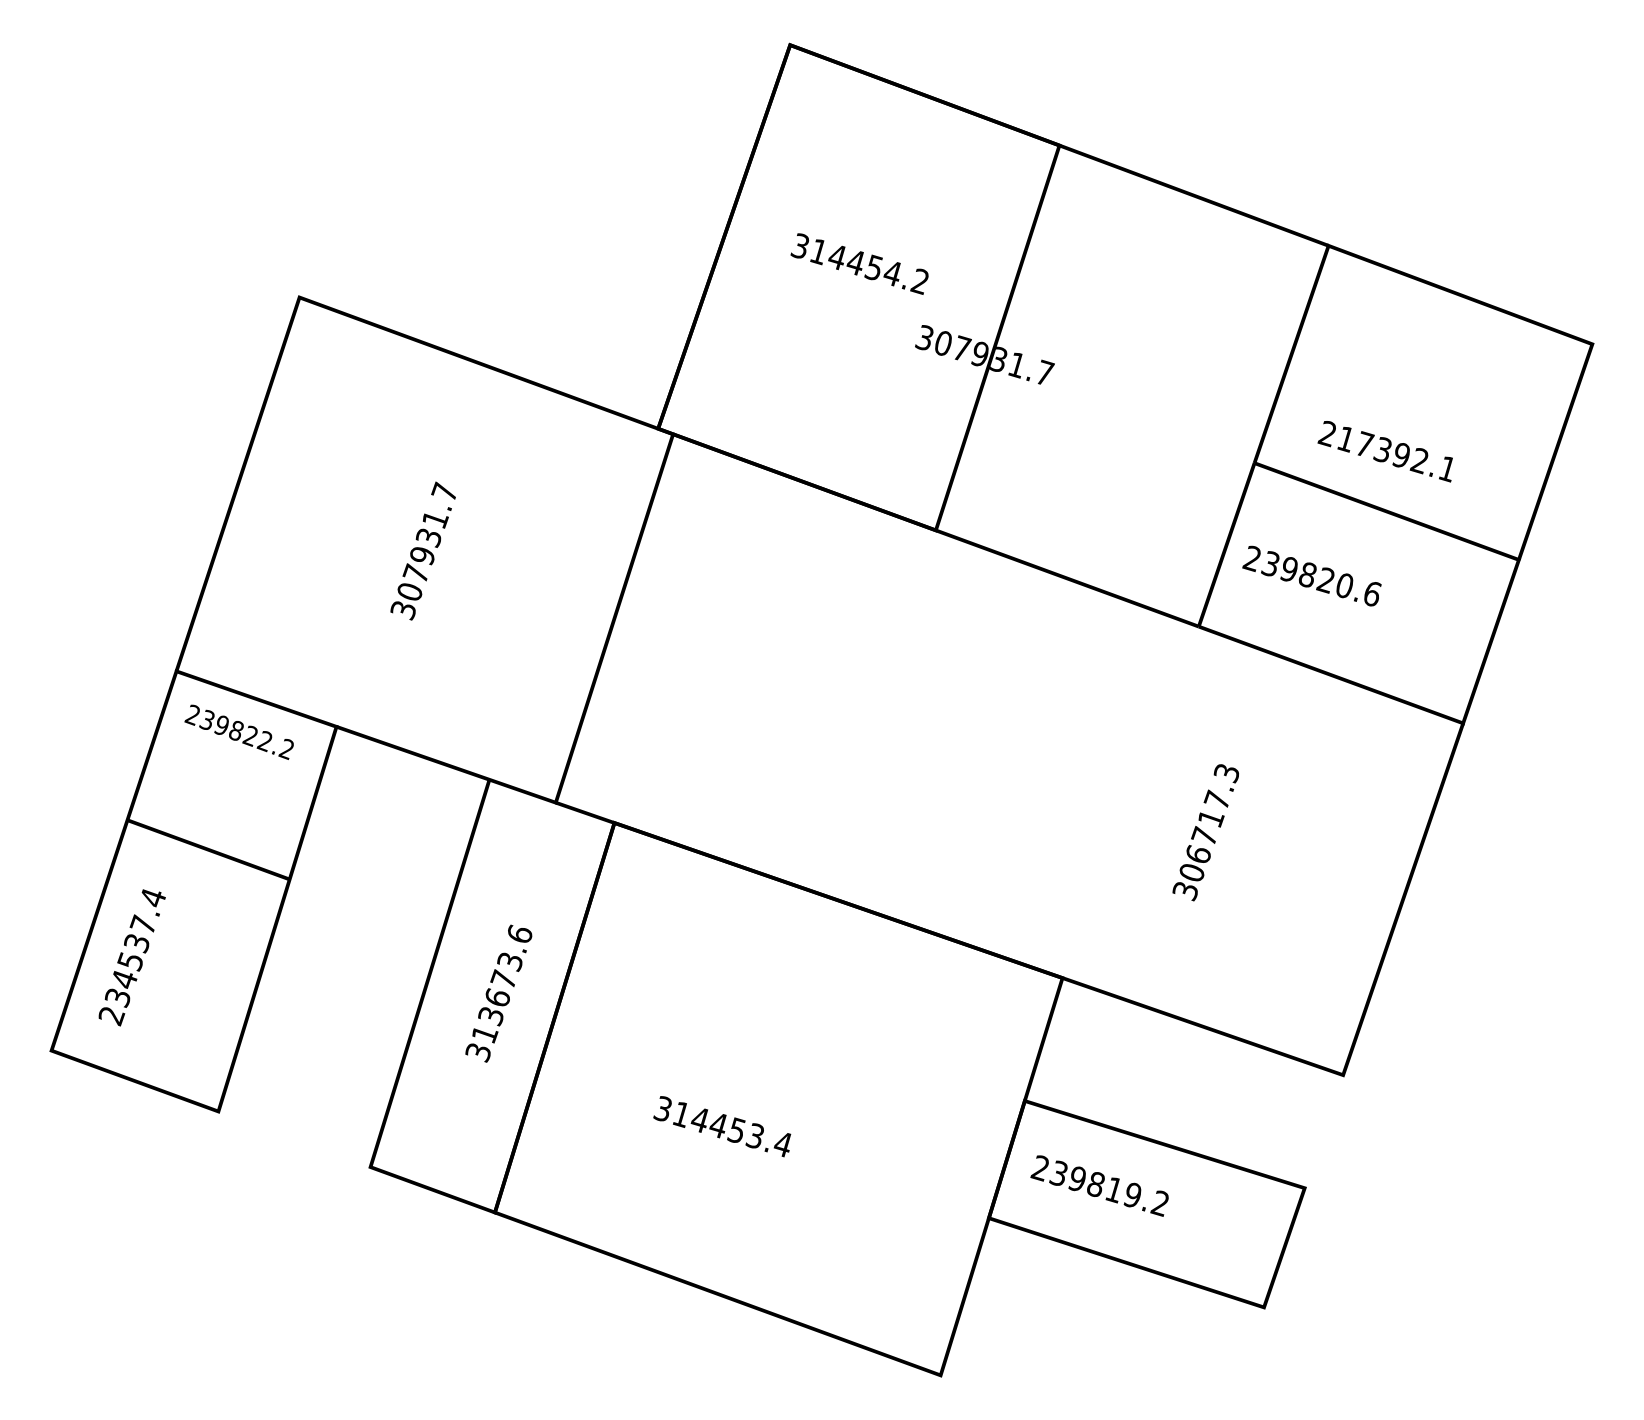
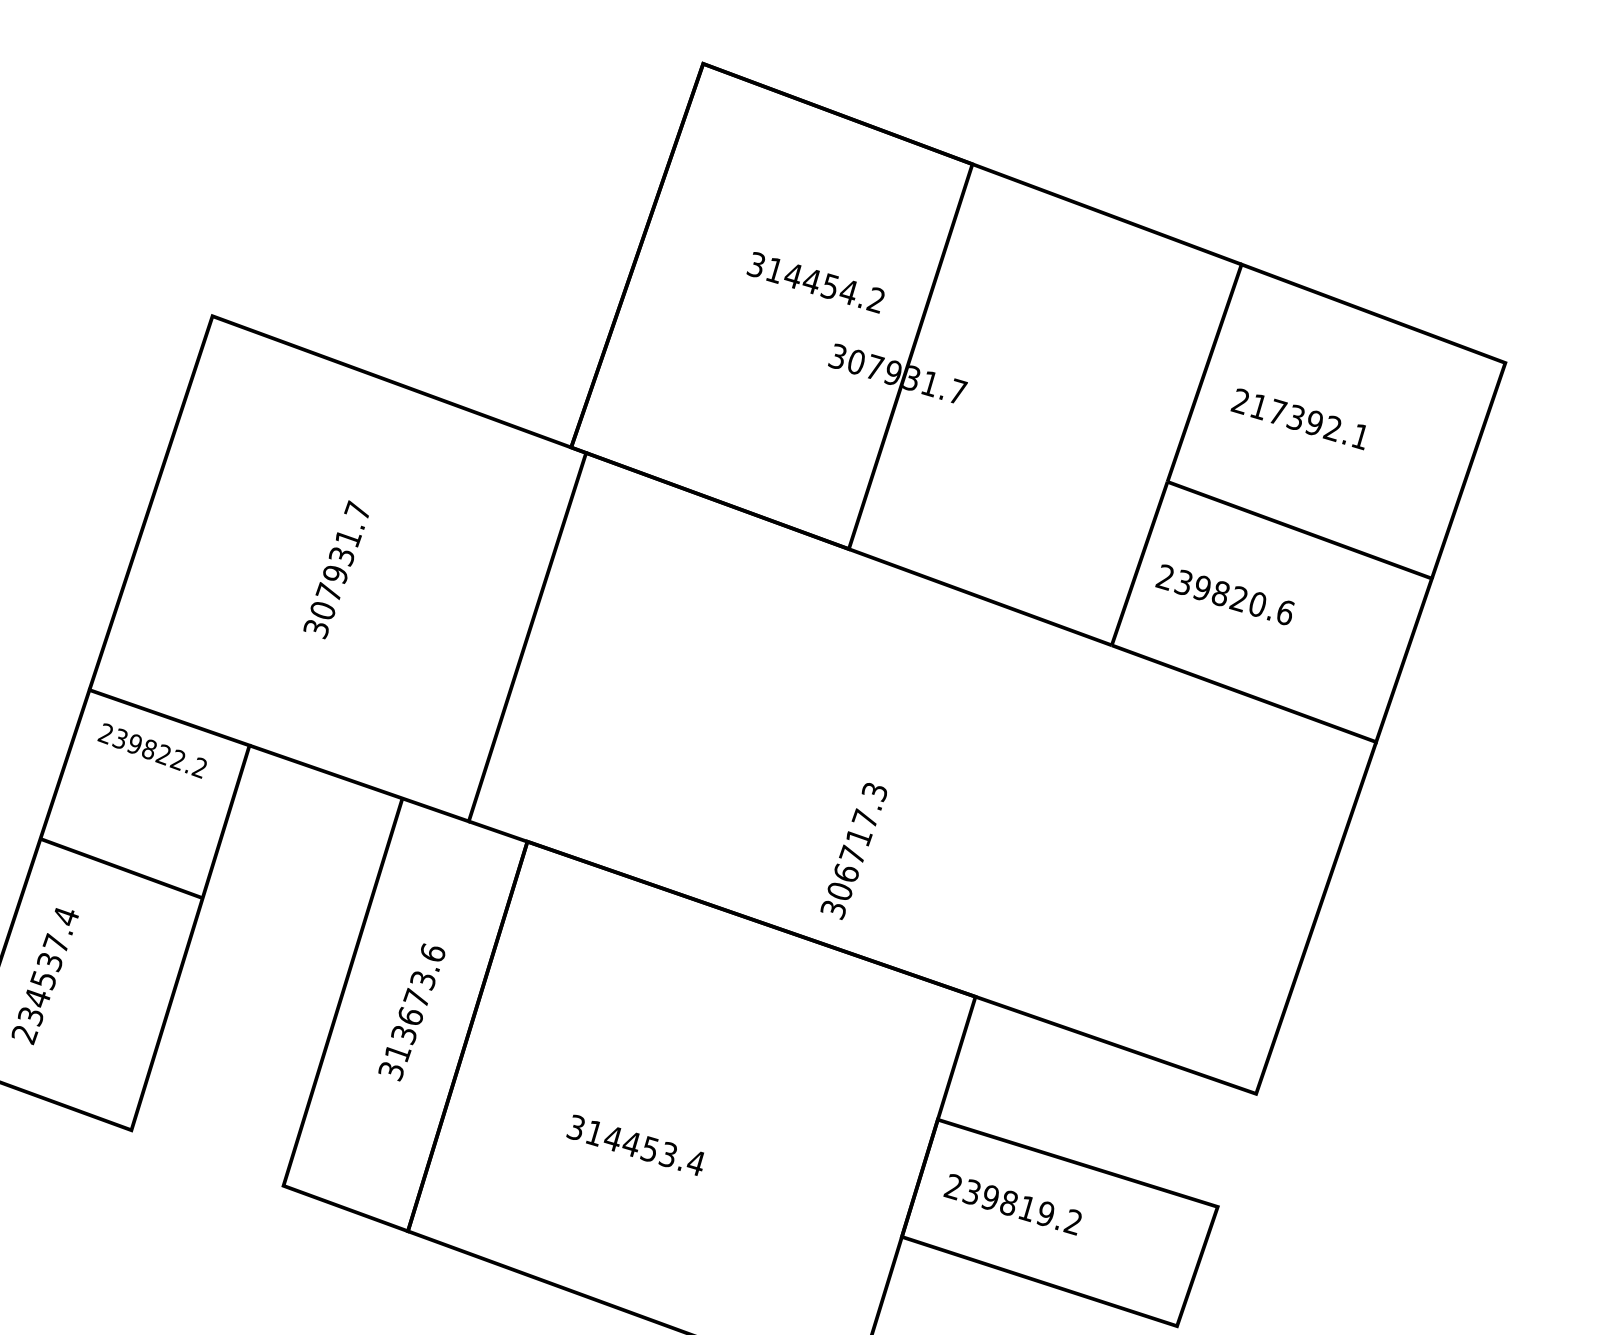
text: (859, 263) -> (815, 282), moved
text: (1384, 451) -> (1297, 419), moved
text: (1205, 832) -> (853, 851), moved

